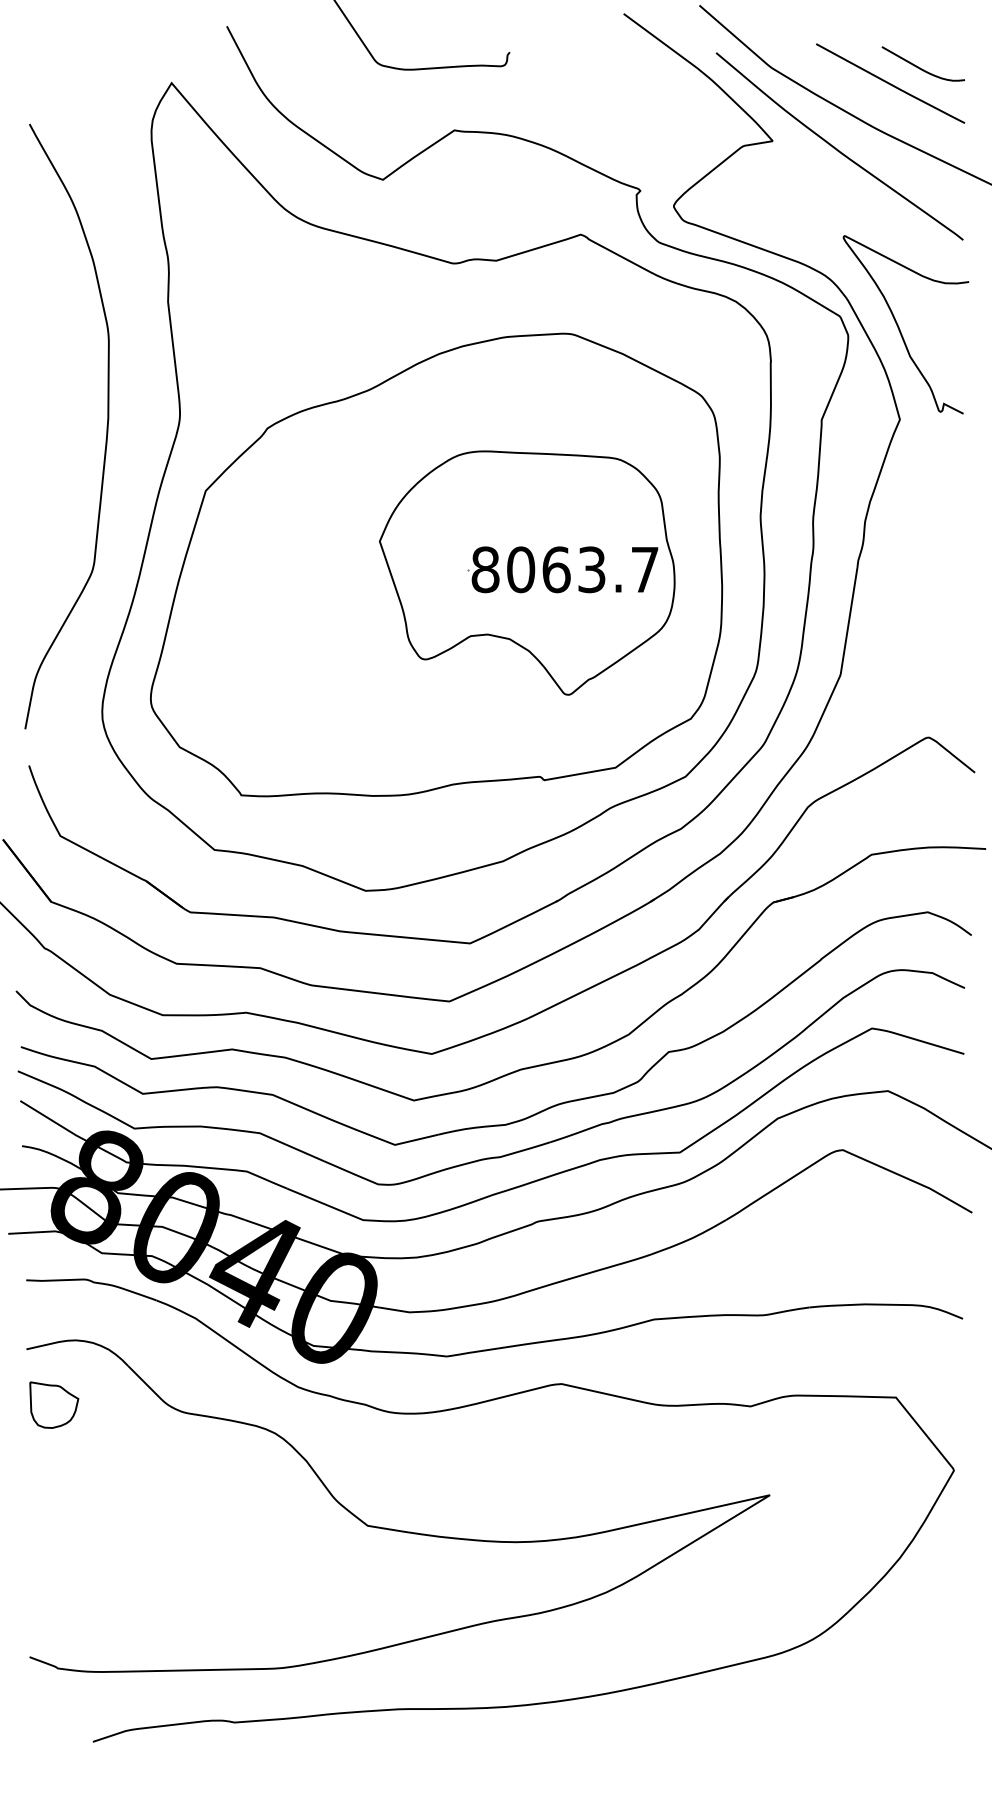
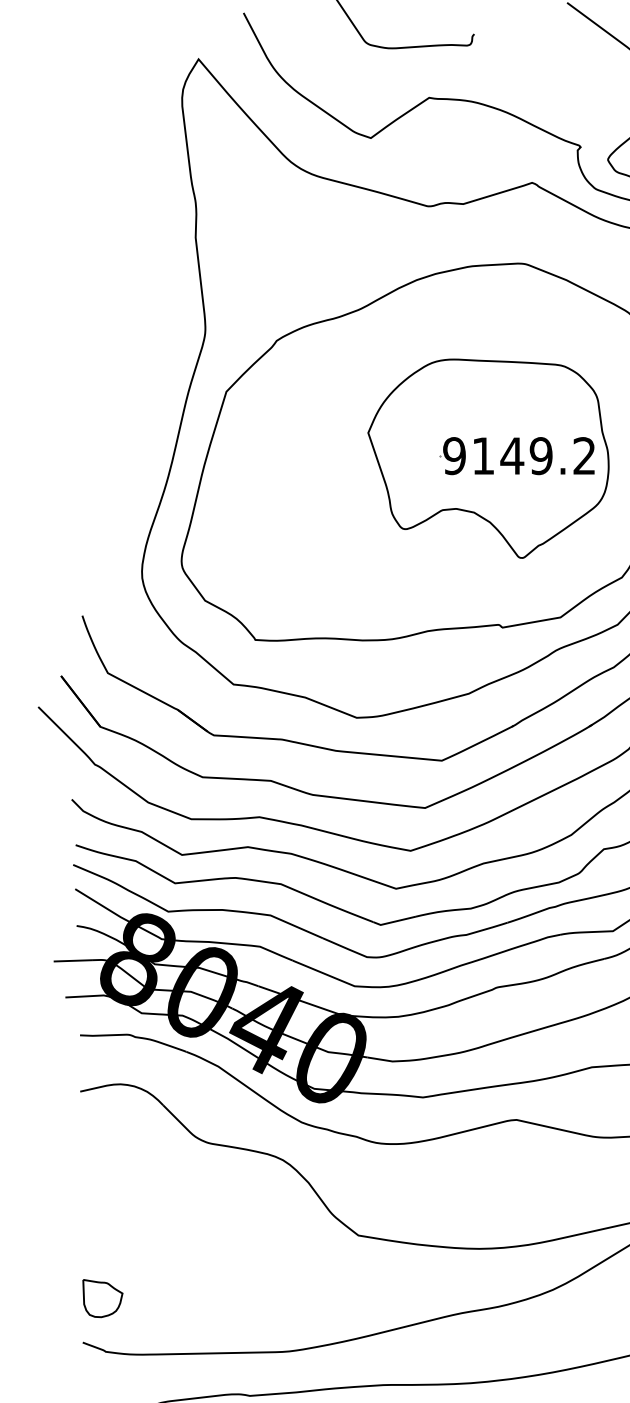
curve: (106, 426) -> (145, 339), removed
text: (564, 569) -> (518, 455), 8063.7 -> 9149.2
part: (54, 1404) -> (103, 1298), moved

